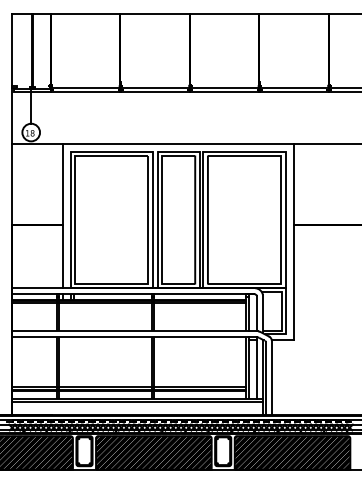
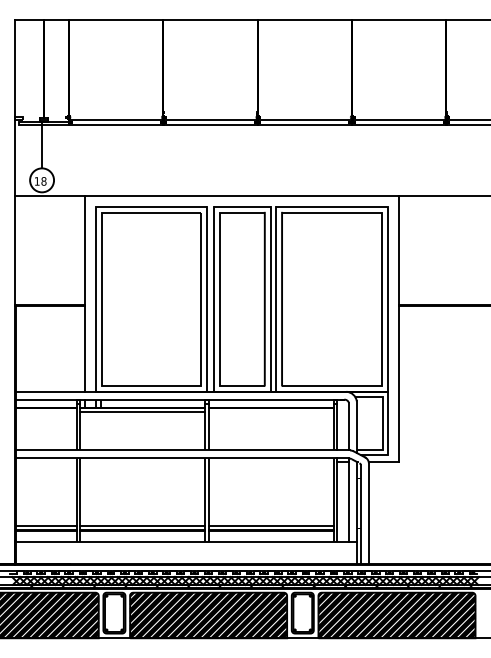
line: (33, 303) -> (45, 412), removed
line: (200, 303) -> (271, 412), removed
line: (136, 402) -> (185, 546), removed

